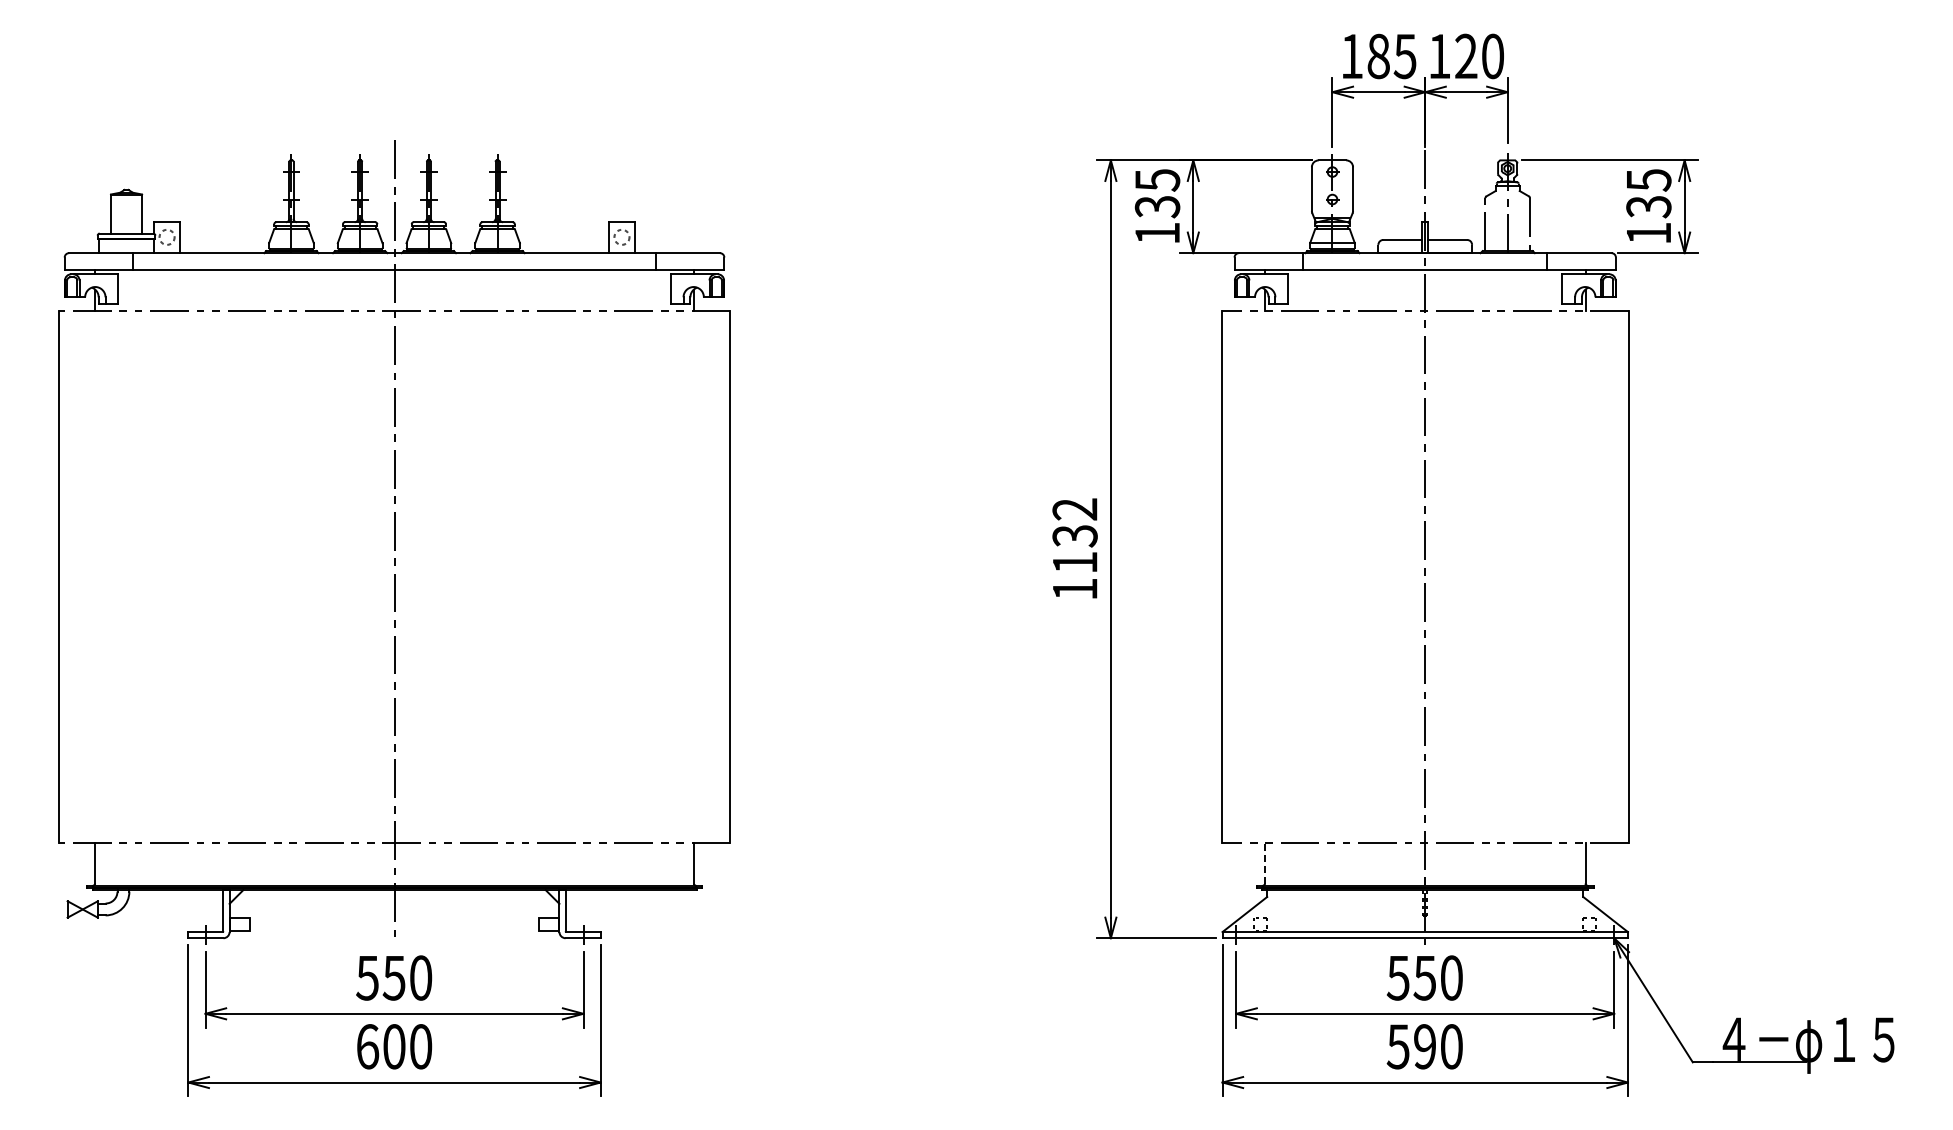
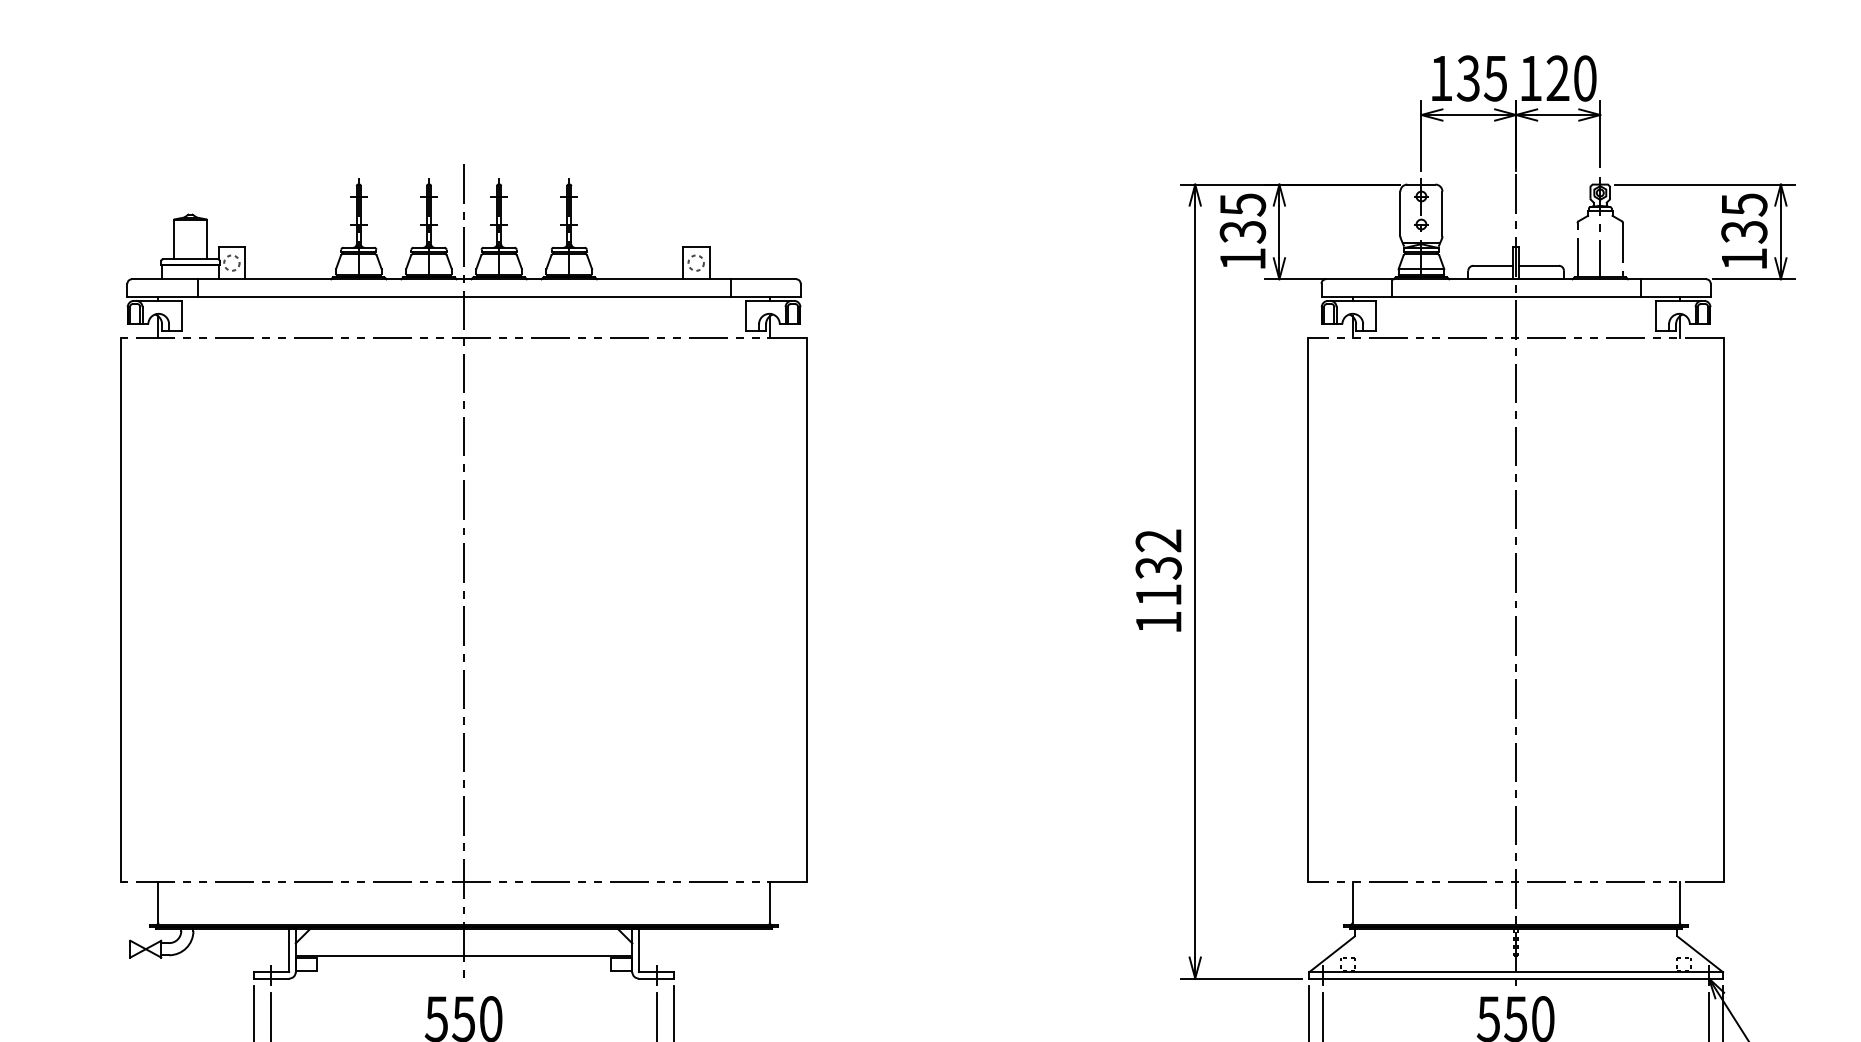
text: (1378, 56) -> (1468, 78), 185 -> 135
line: (1265, 862) -> (1353, 901), dashed -> solid
line: (394, 916) -> (464, 956), added

